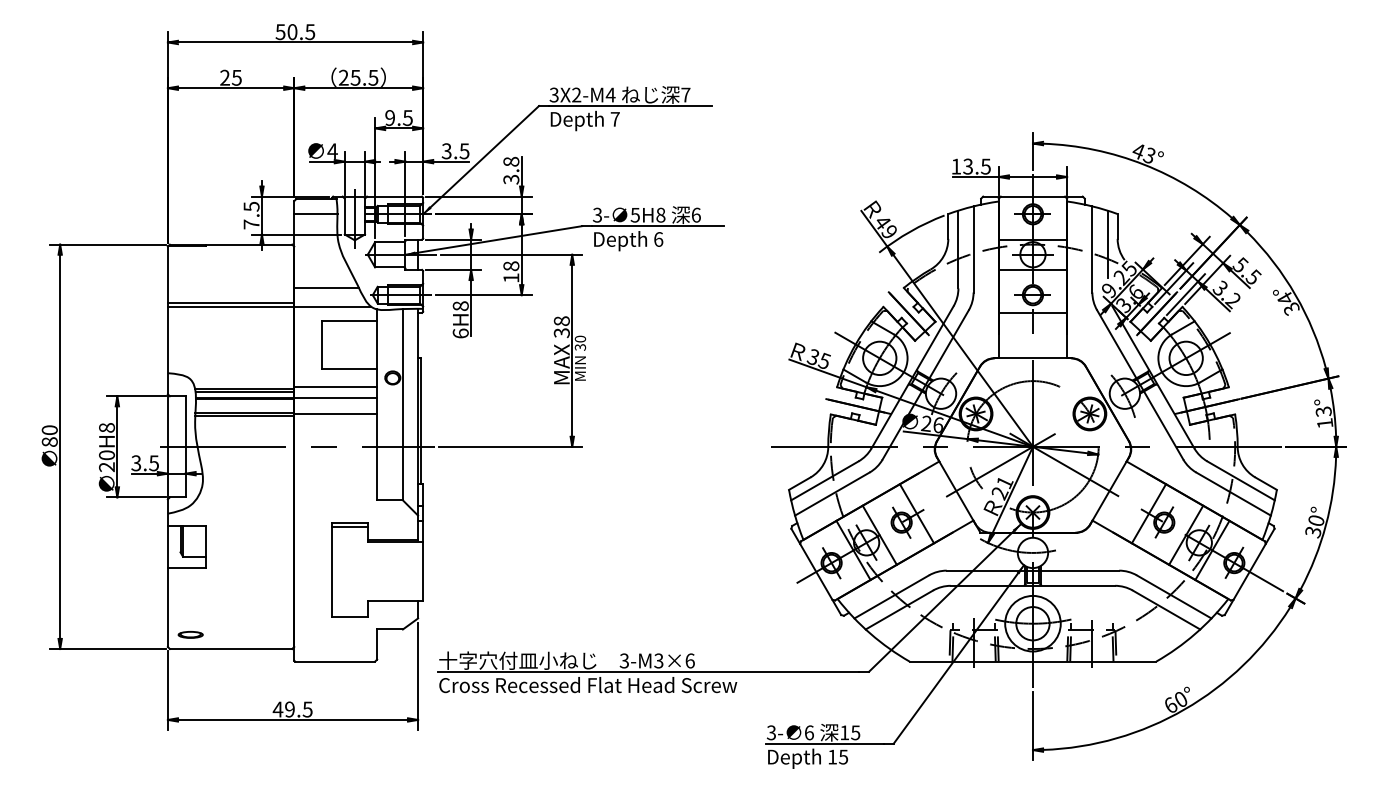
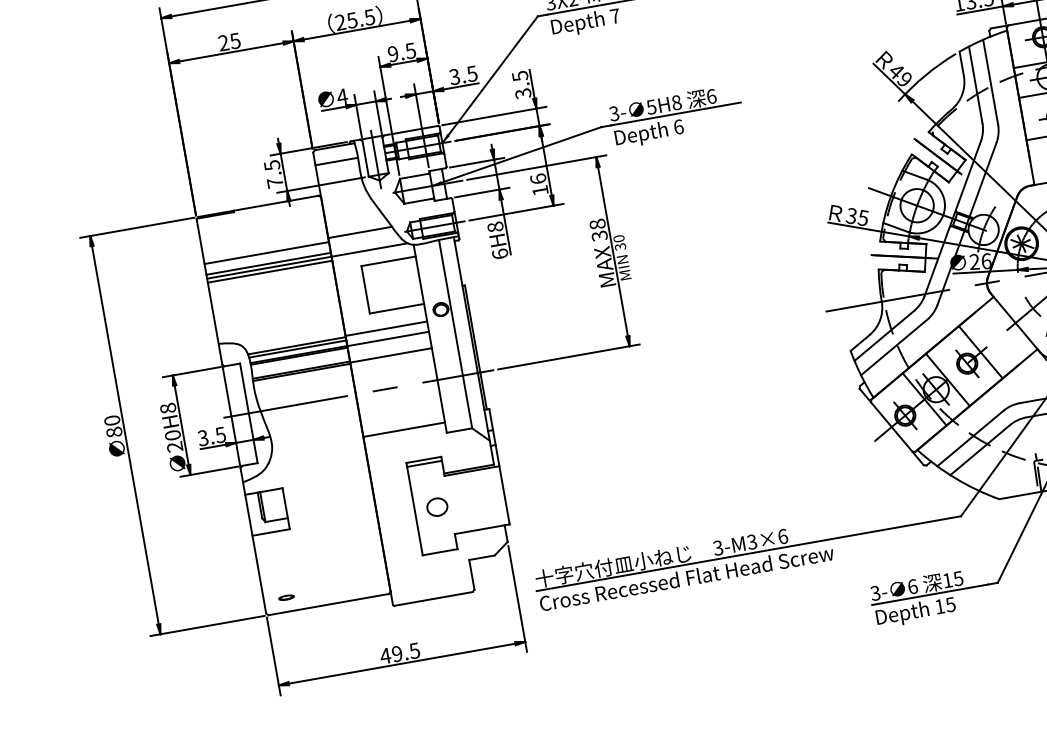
text: (511, 161) -> (520, 75), 3.8 -> 3.5
text: (511, 266) -> (538, 179), 18 -> 16
line: (230, 292) -> (266, 253), added
line: (230, 310) -> (269, 271), added
line: (335, 489) -> (403, 429), added
part: (354, 571) -> (436, 506), added
part: (190, 634) -> (286, 597), size x0.62

